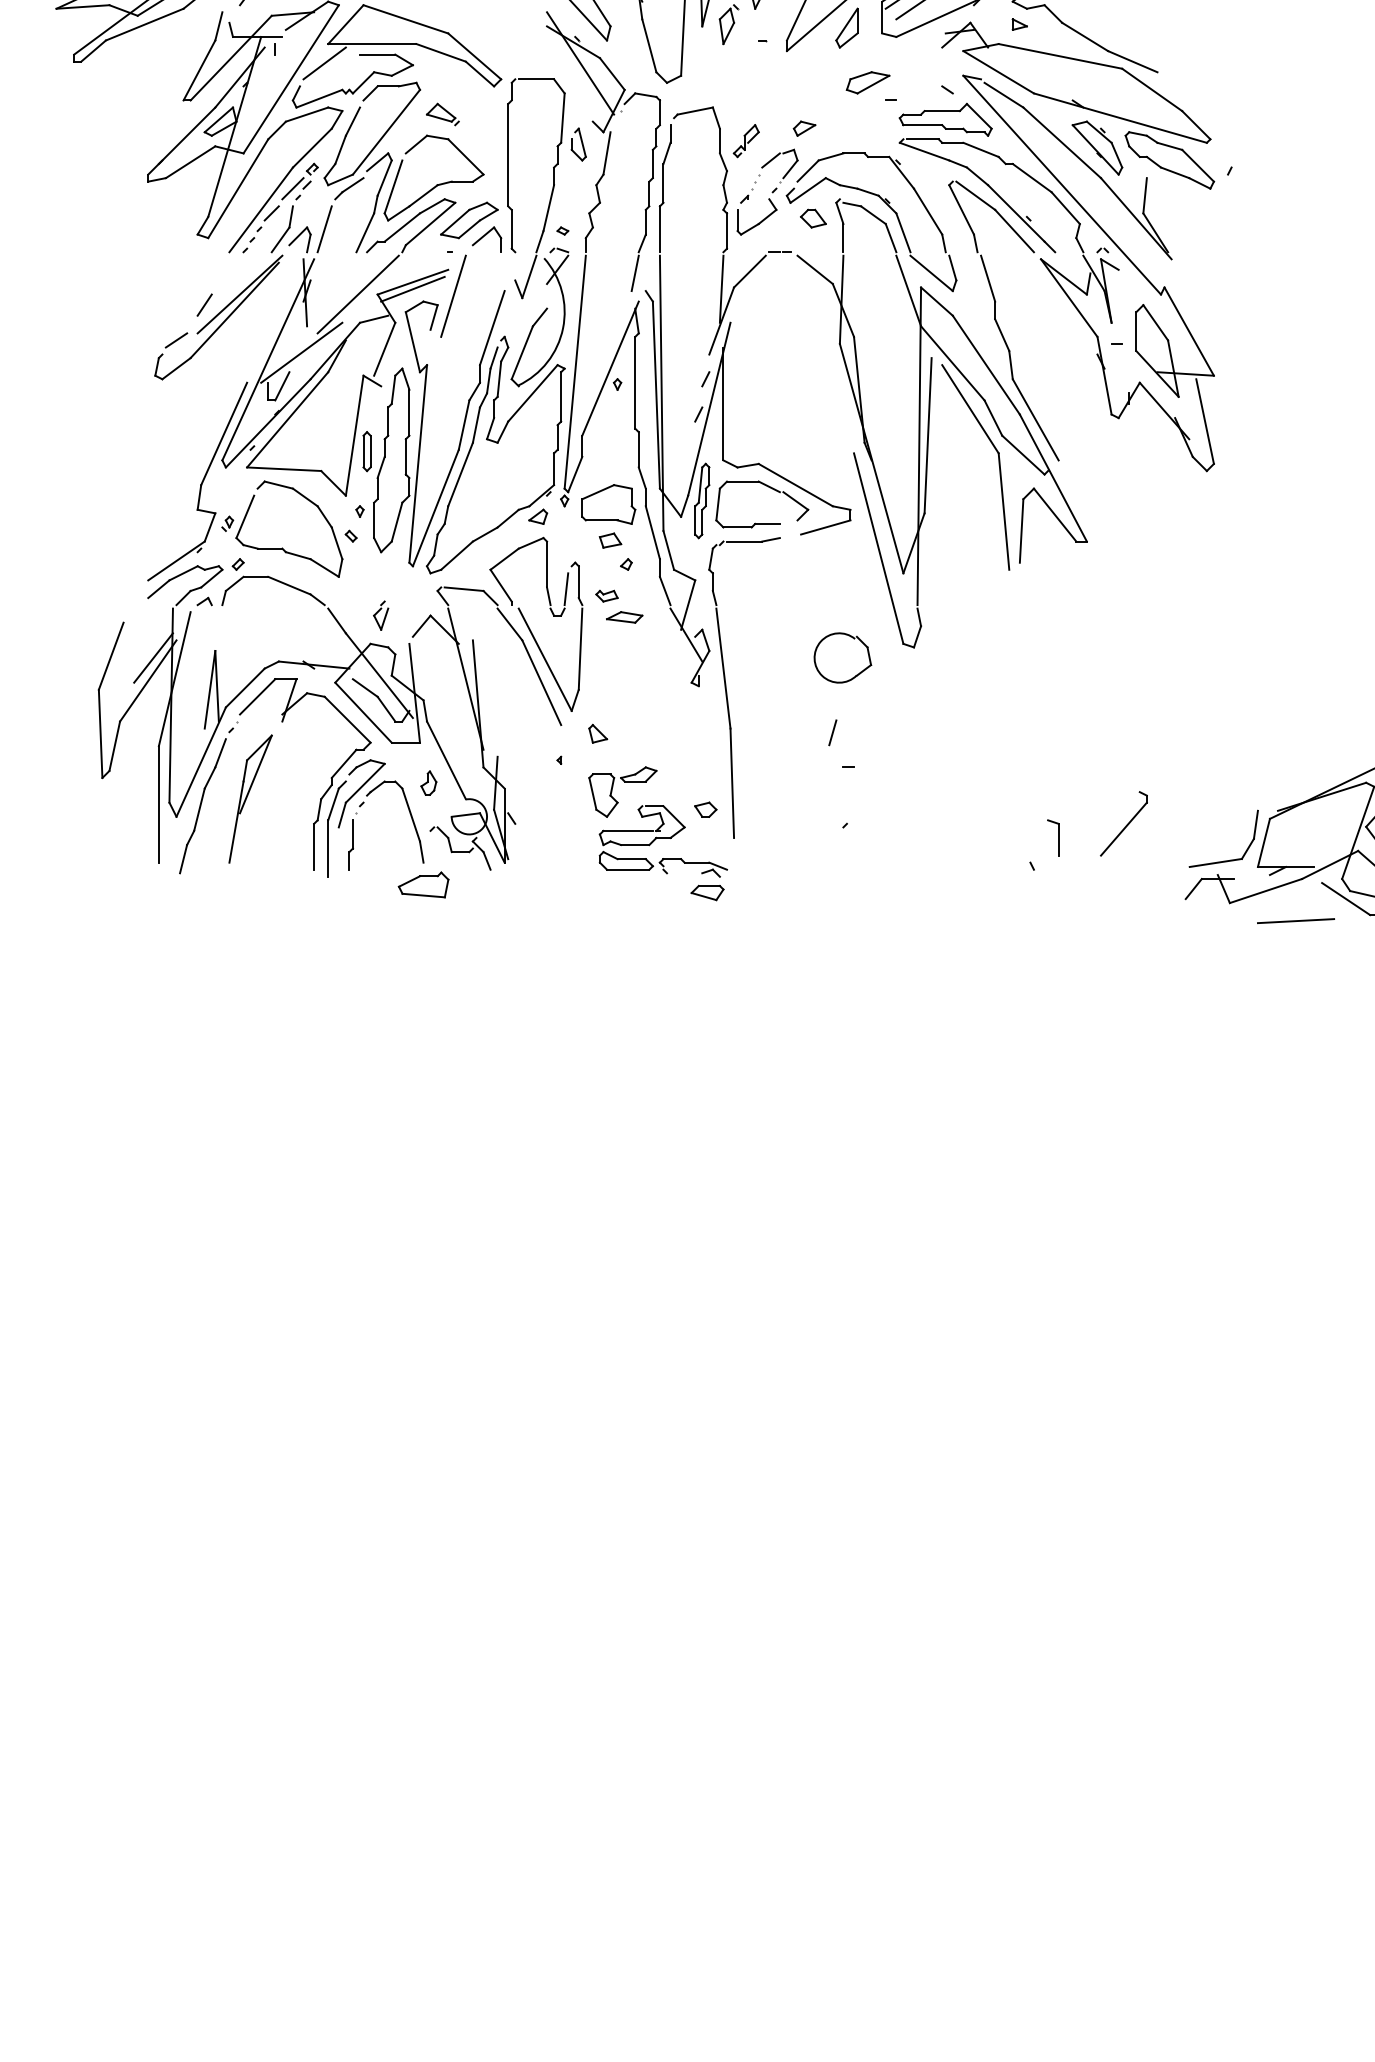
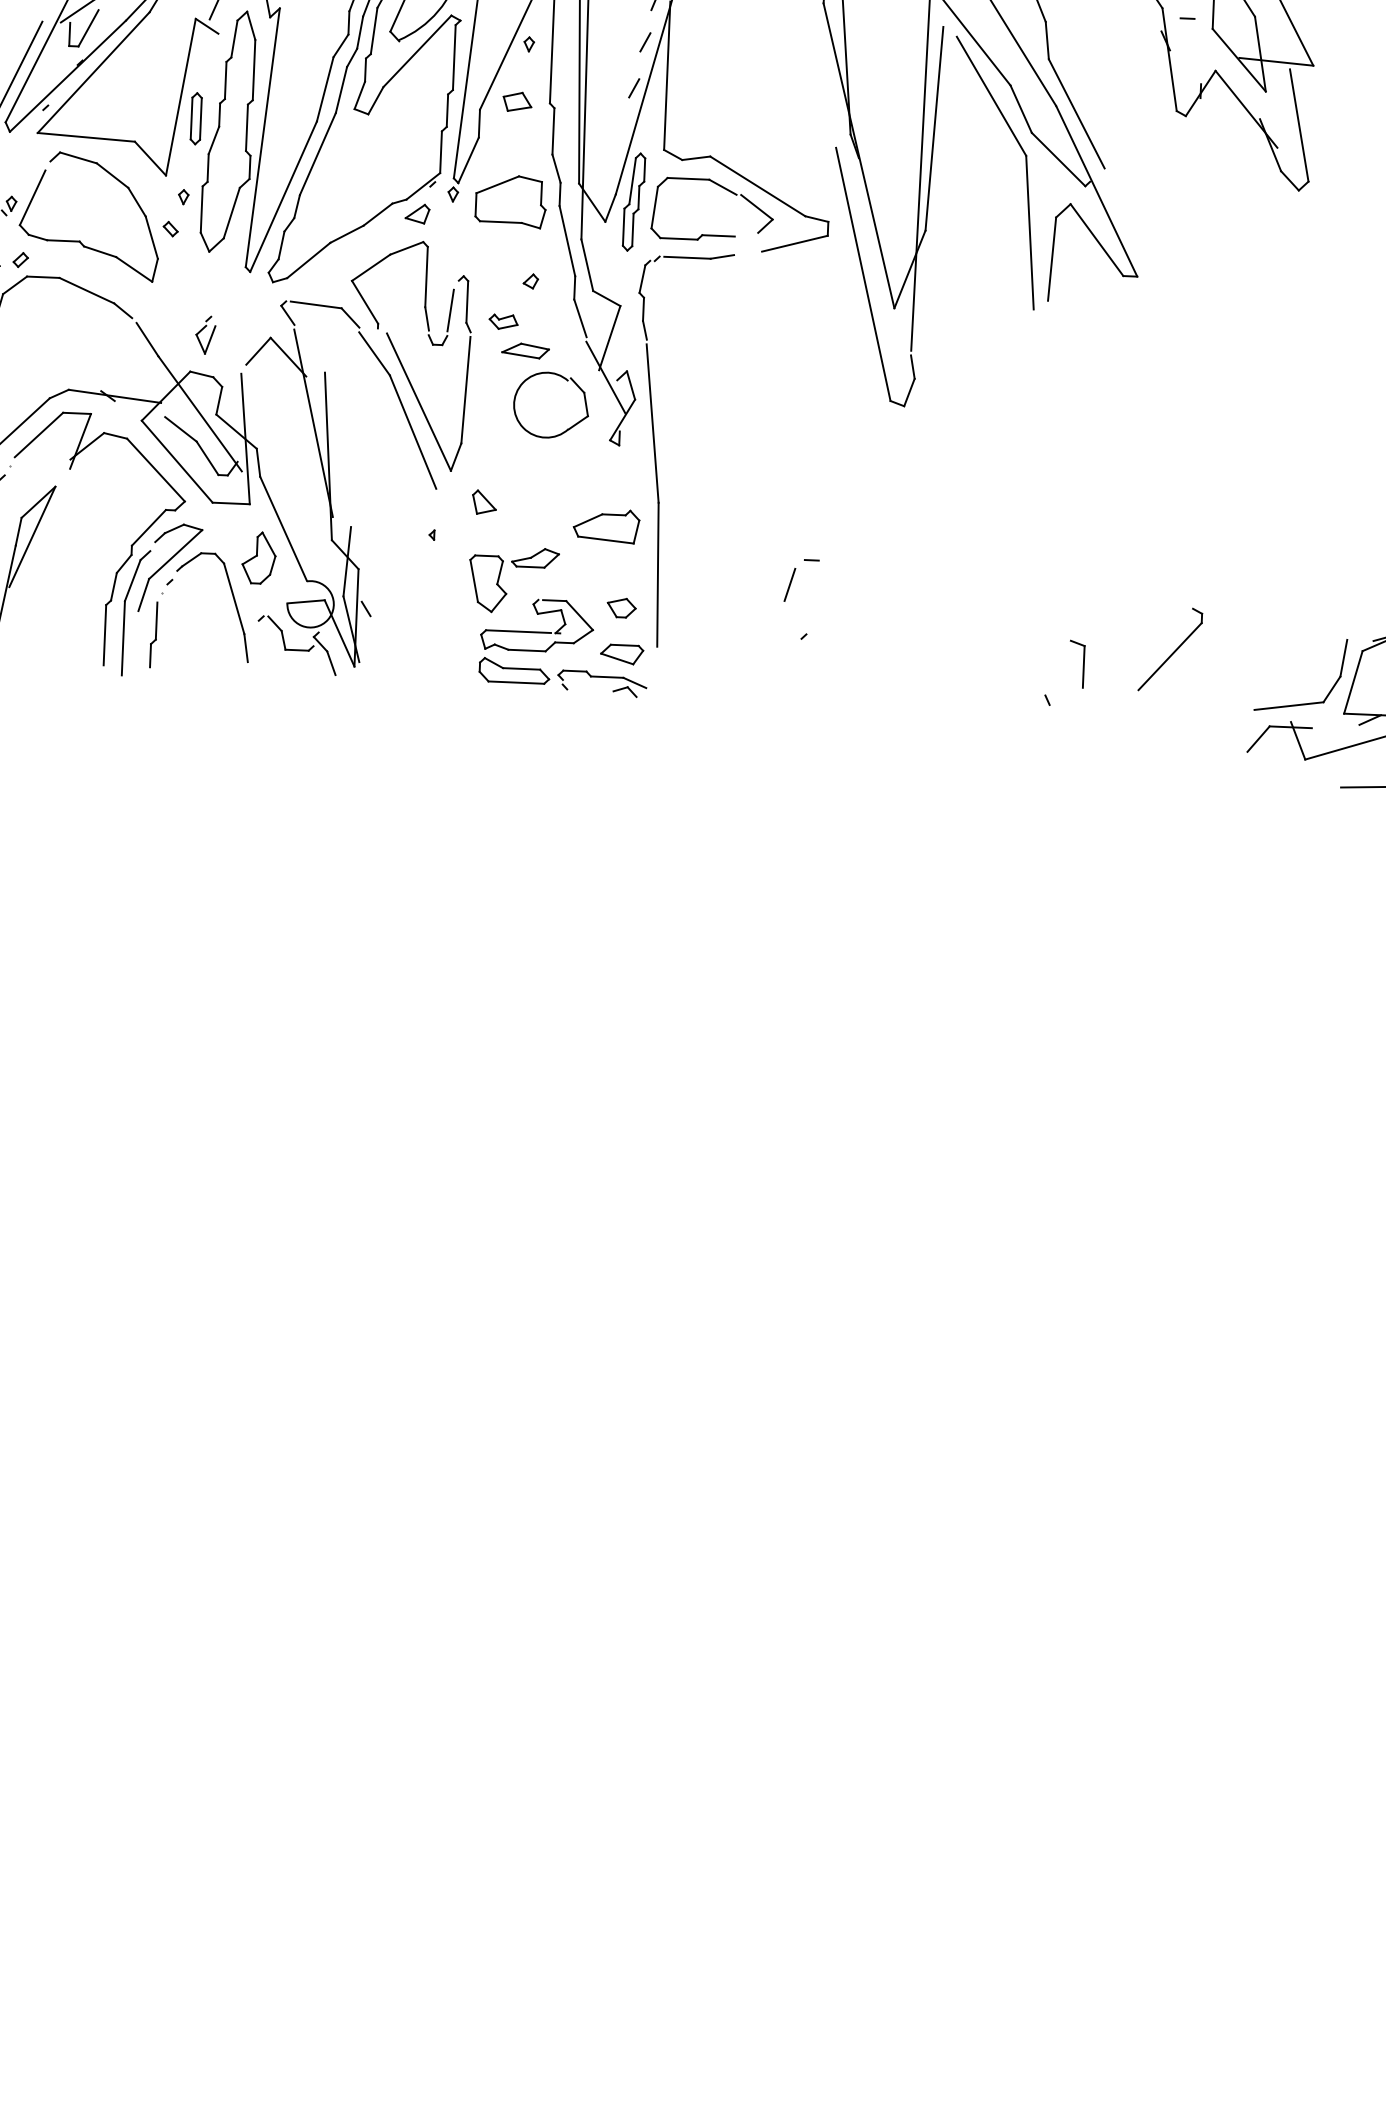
part: (610, 540) -> (517, 101), moved
part: (842, 657) -> (550, 404), moved
line: (832, 732) -> (789, 584), moved
part: (428, 782) -> (258, 556), size x1.67
part: (423, 884) -> (606, 525), moved
part: (707, 892) -> (622, 653), moved

